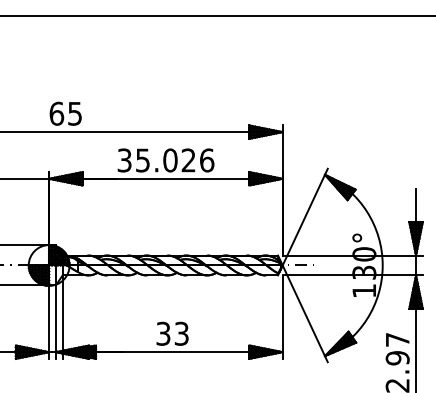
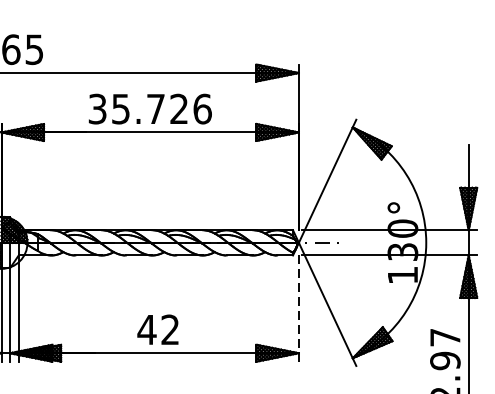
text: (170, 160) -> (156, 109), 35.026 -> 35.726
line: (282, 317) -> (298, 309), solid -> dashed
text: (171, 333) -> (157, 329), 33 -> 42

